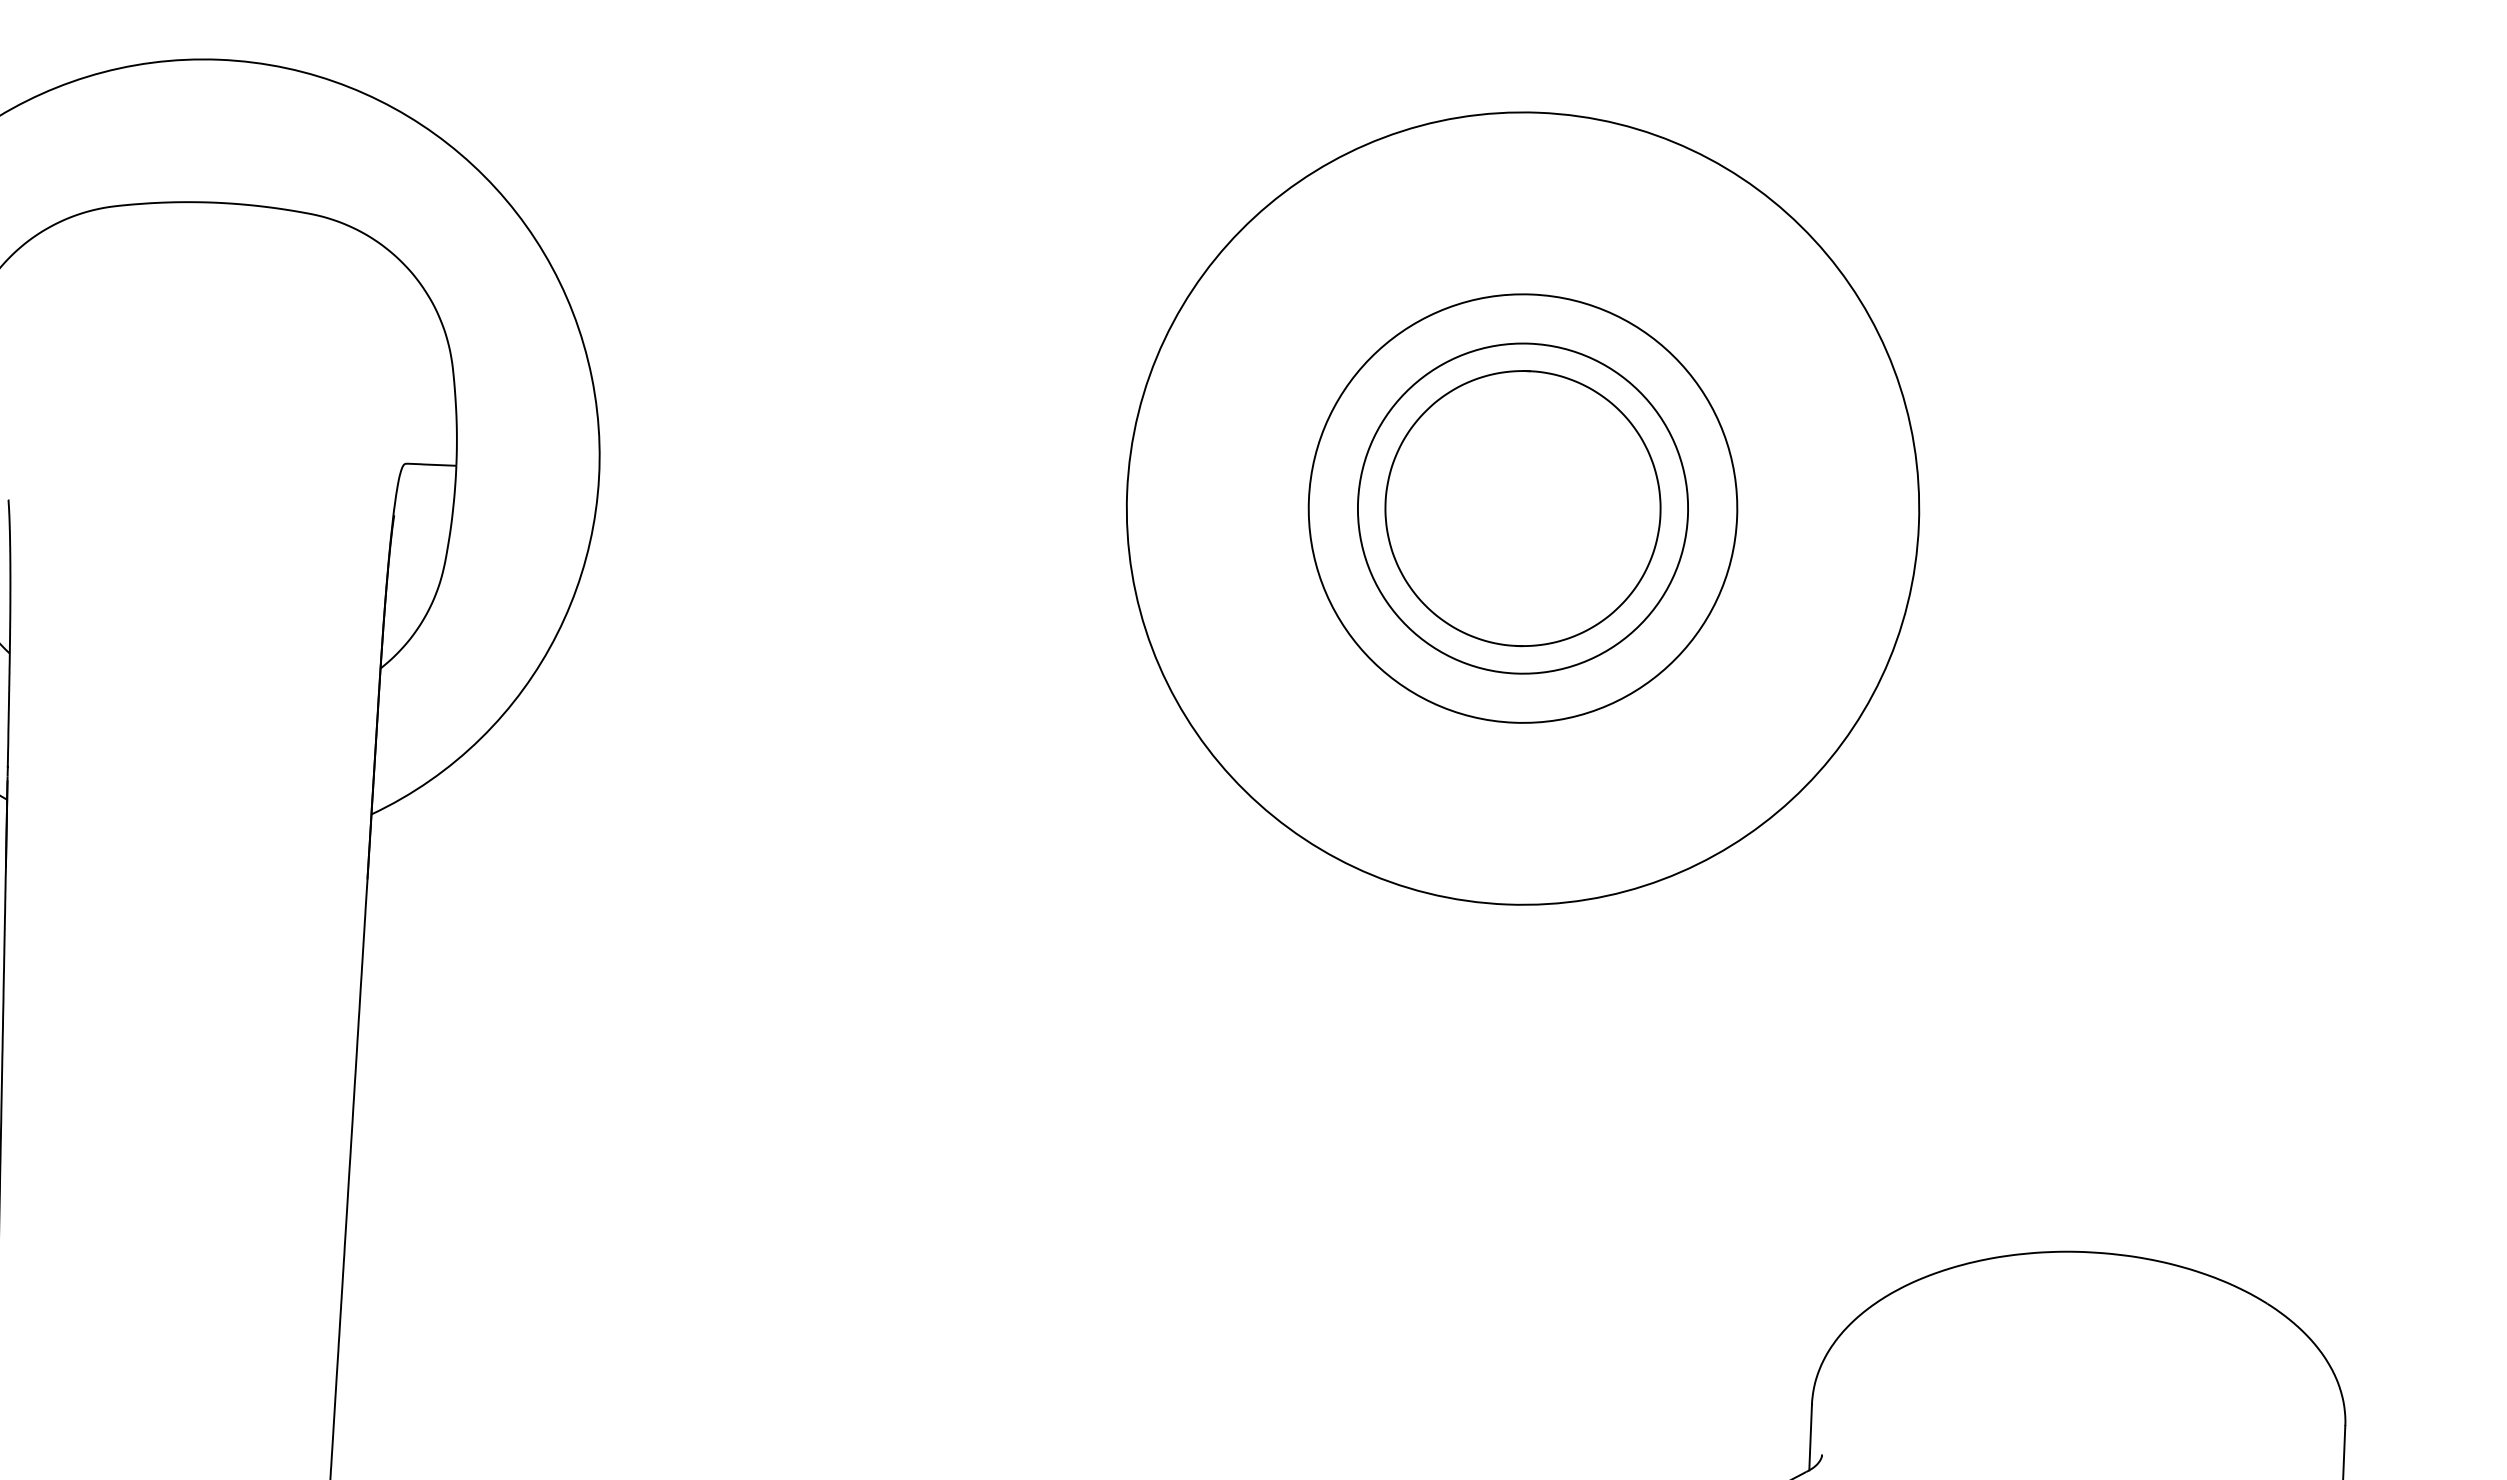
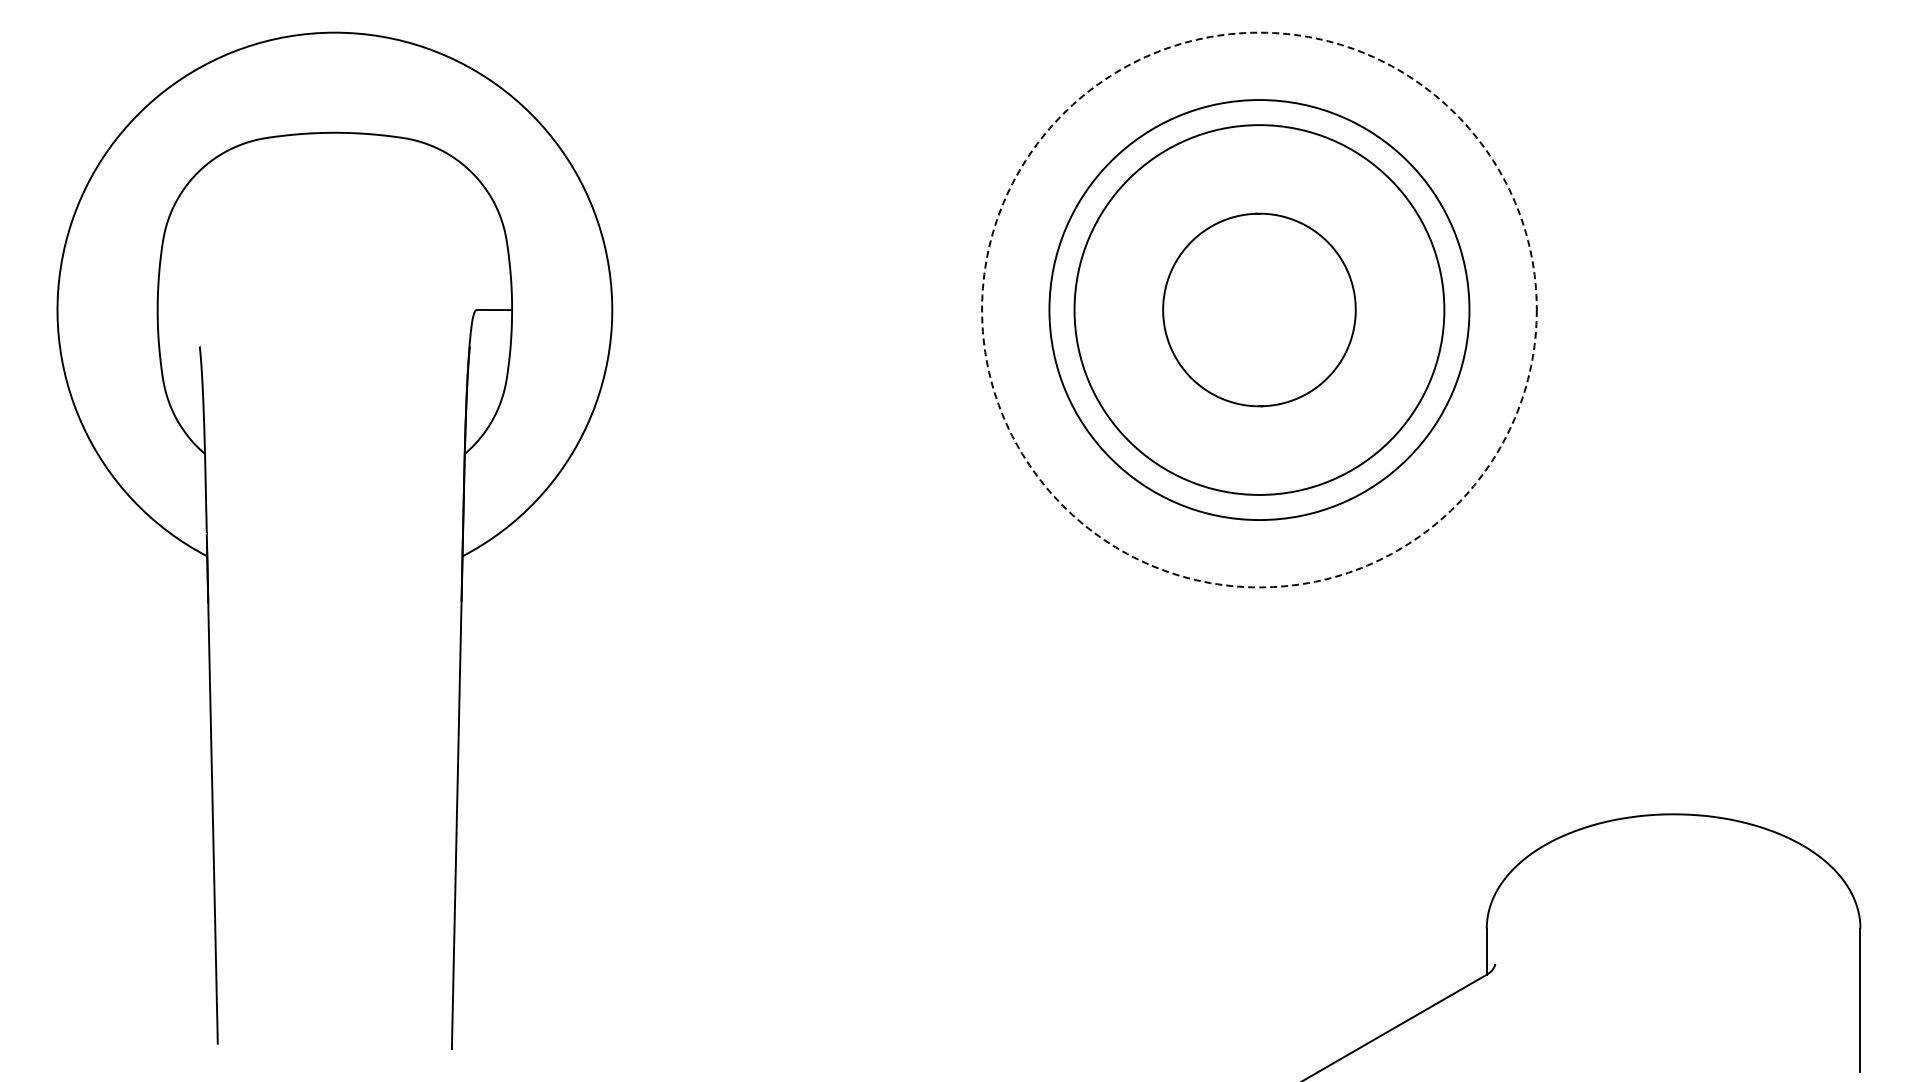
circle: (1523, 507) -> (1259, 309), size x1.6
circle: (1523, 507) -> (1259, 309), solid -> dashed
circle: (1523, 509) -> (1259, 310), size x1.4

